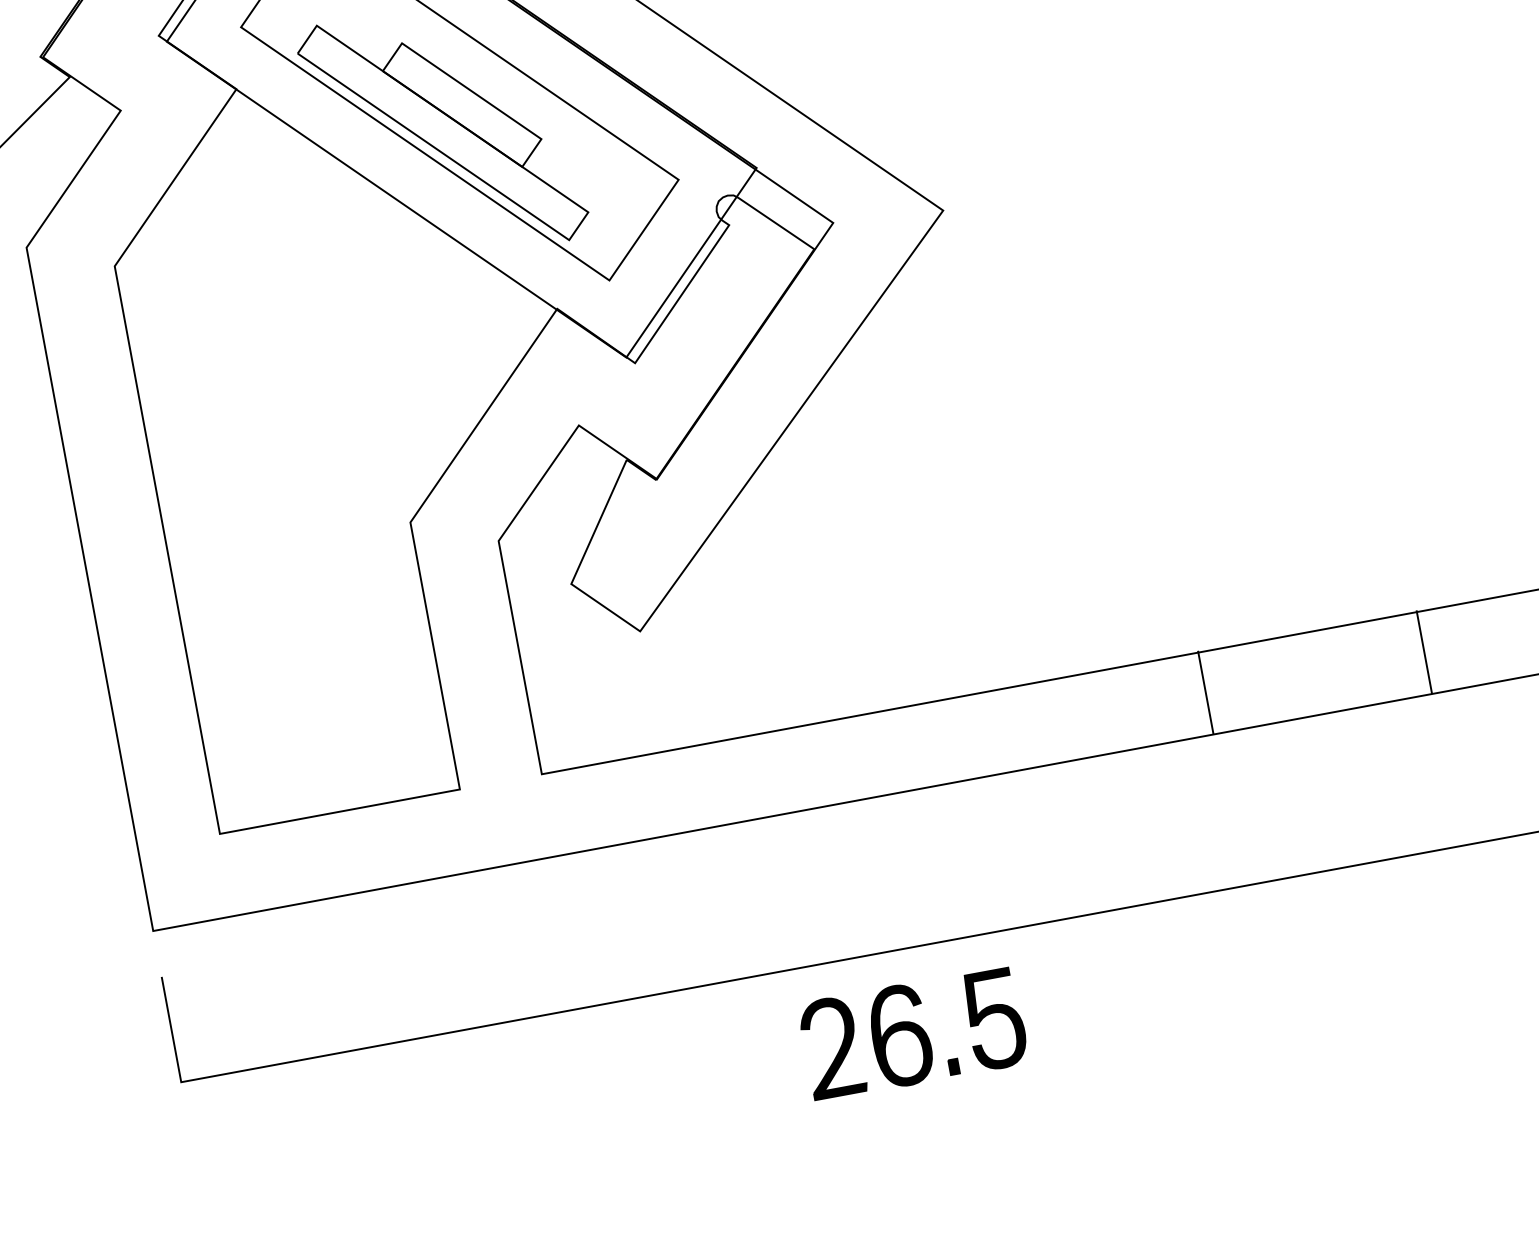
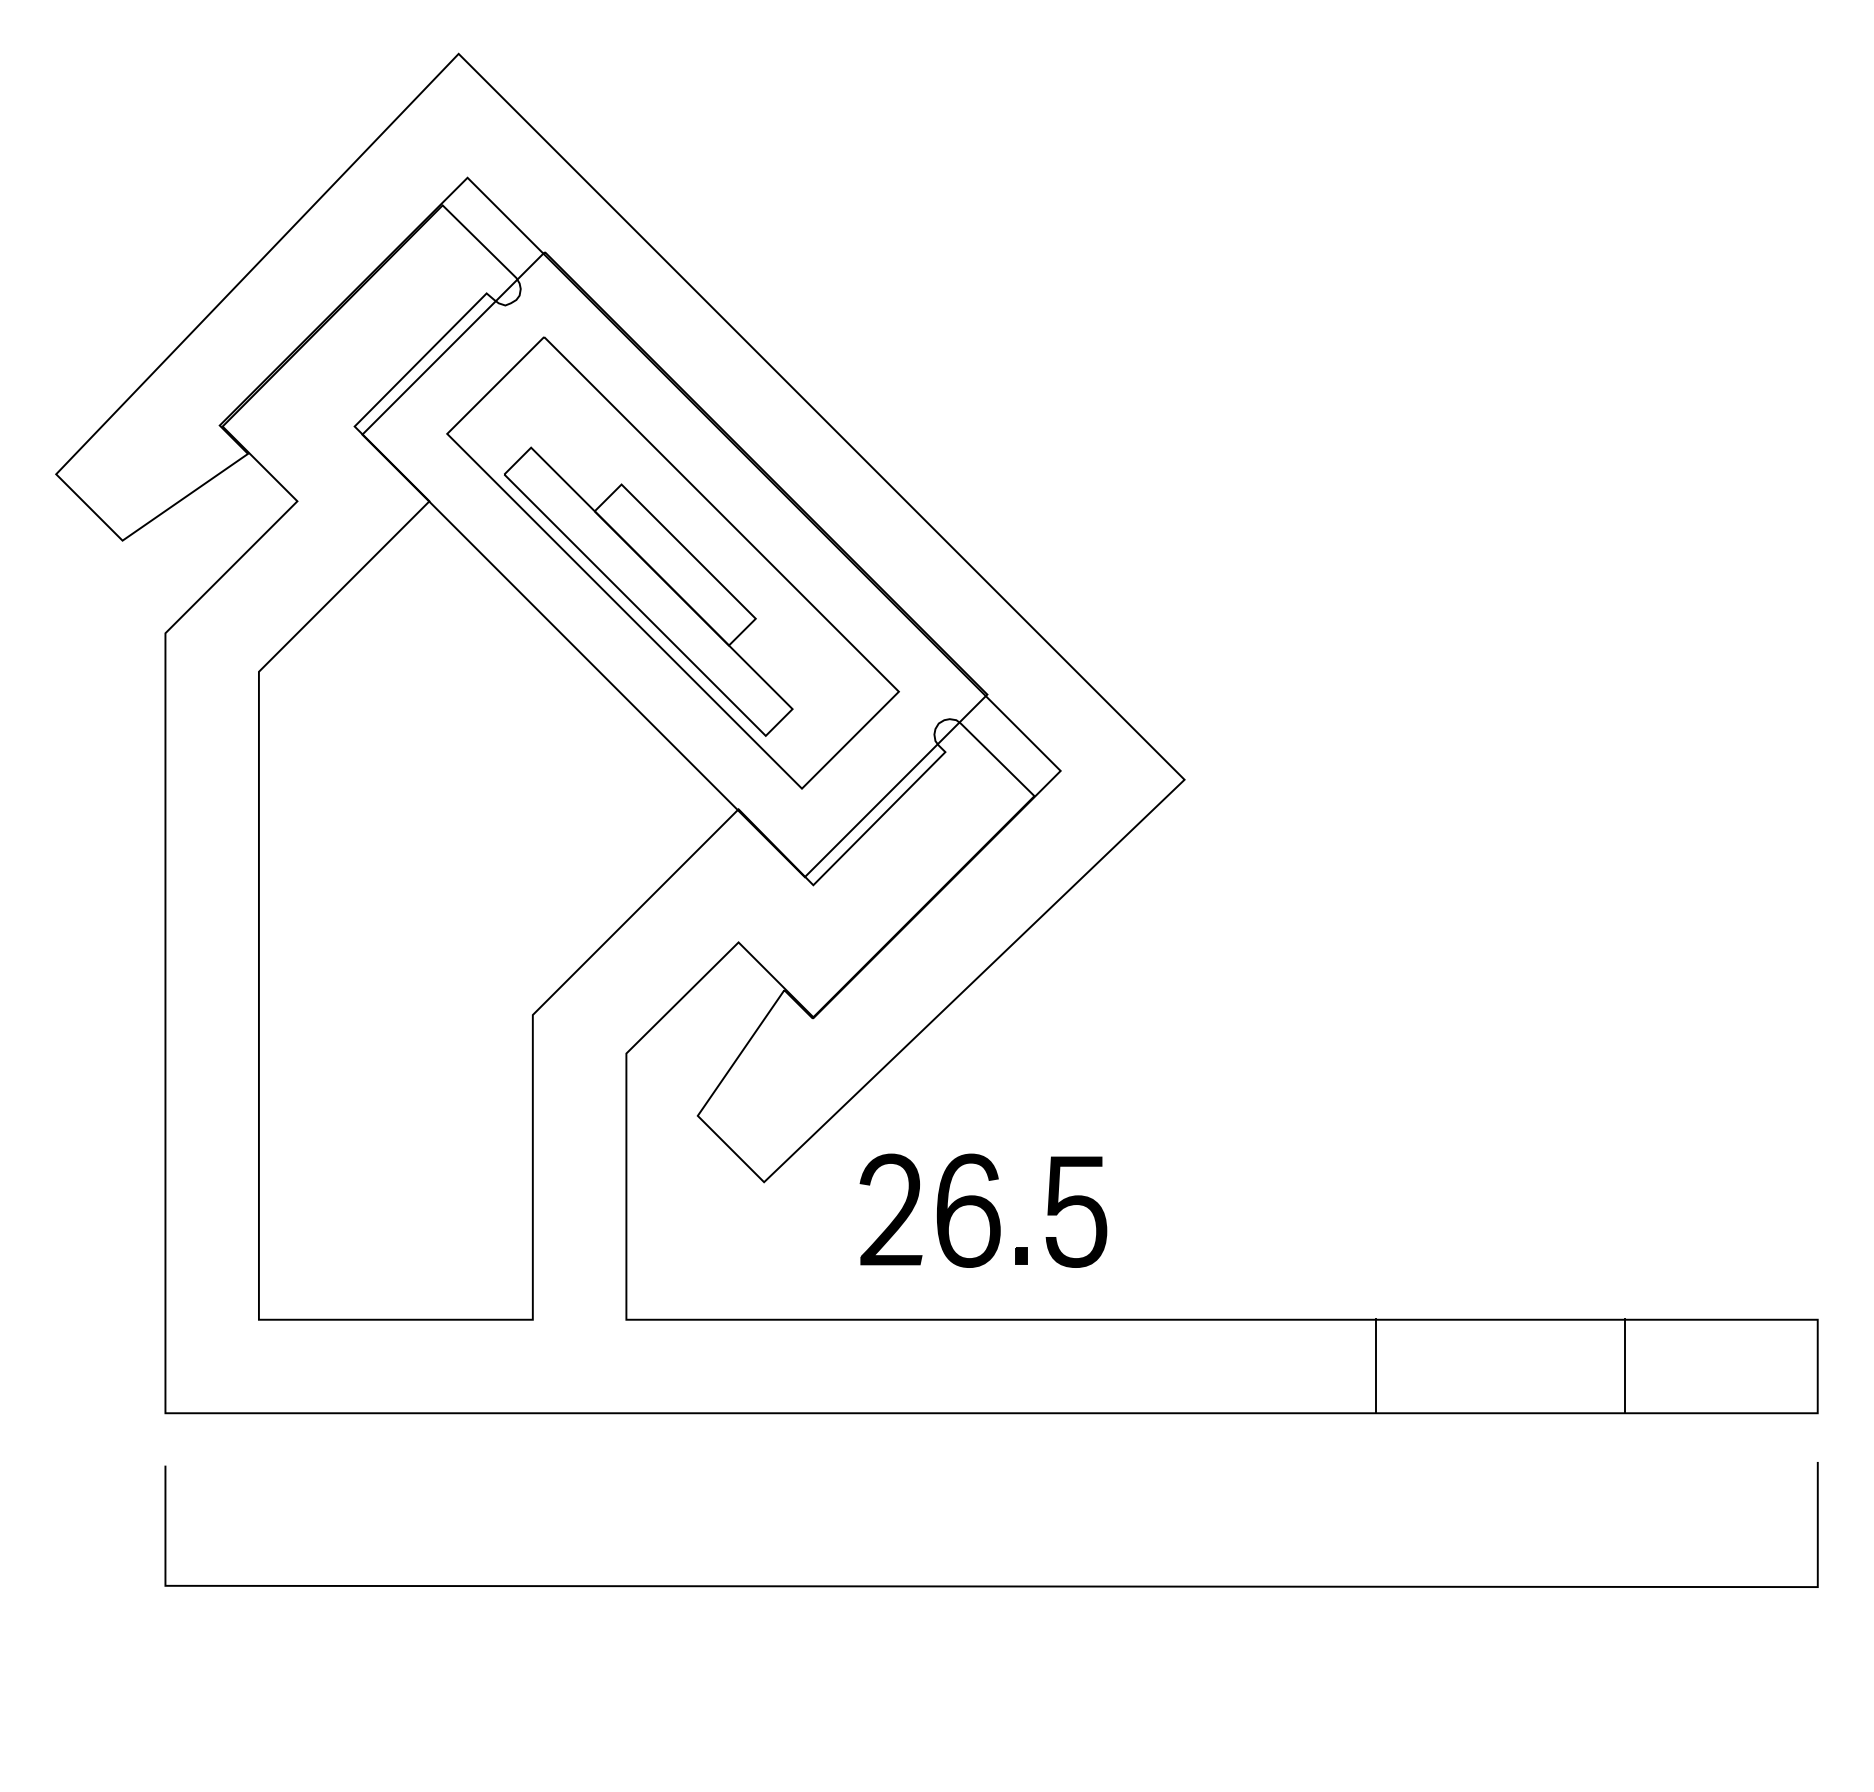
part: (913, 1033) -> (983, 1210), moved

